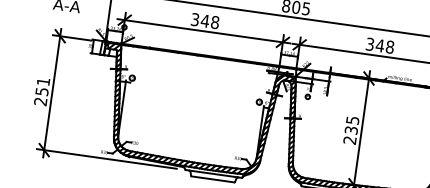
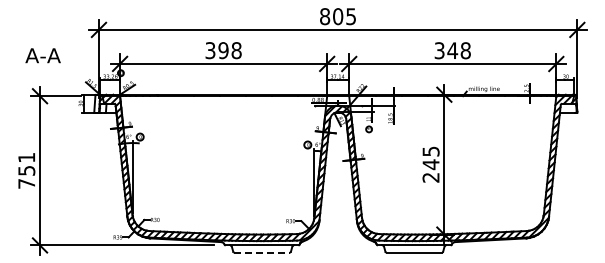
text: (205, 21) -> (223, 50), 348 -> 398
text: (40, 101) -> (26, 183), 251 -> 751
text: (350, 130) -> (430, 164), 235 -> 245
line: (213, 179) -> (262, 252), solid -> dashed

